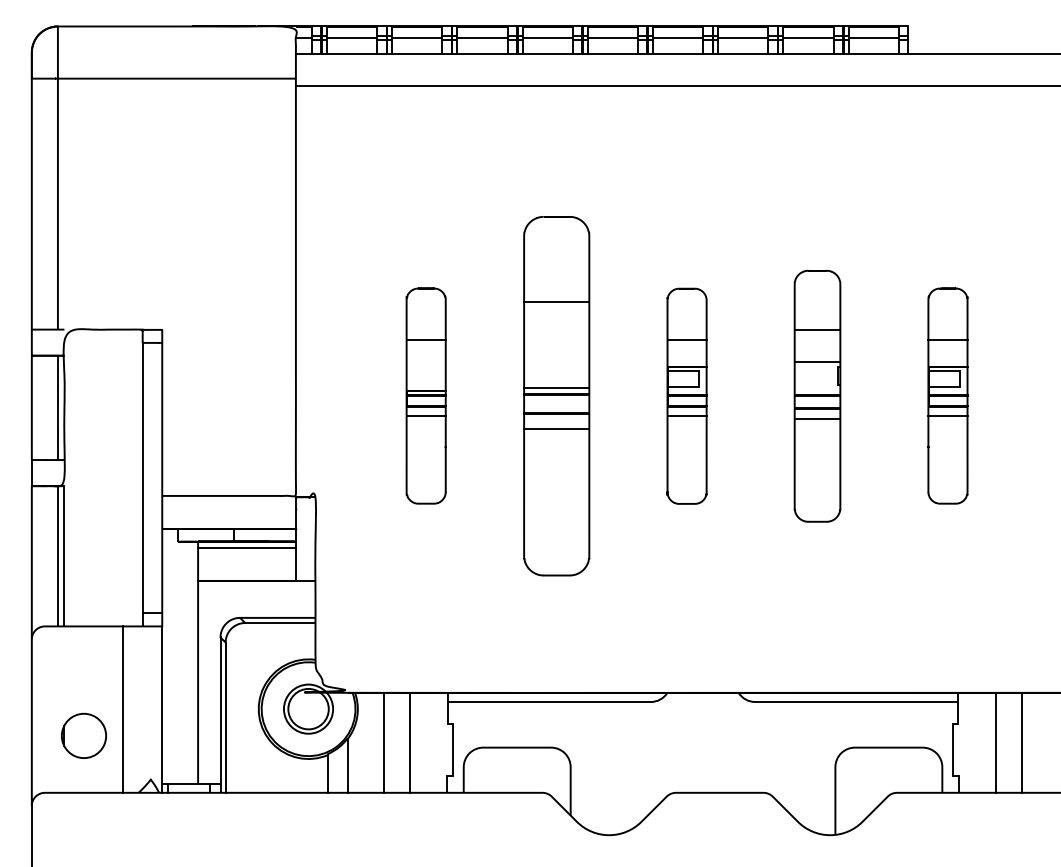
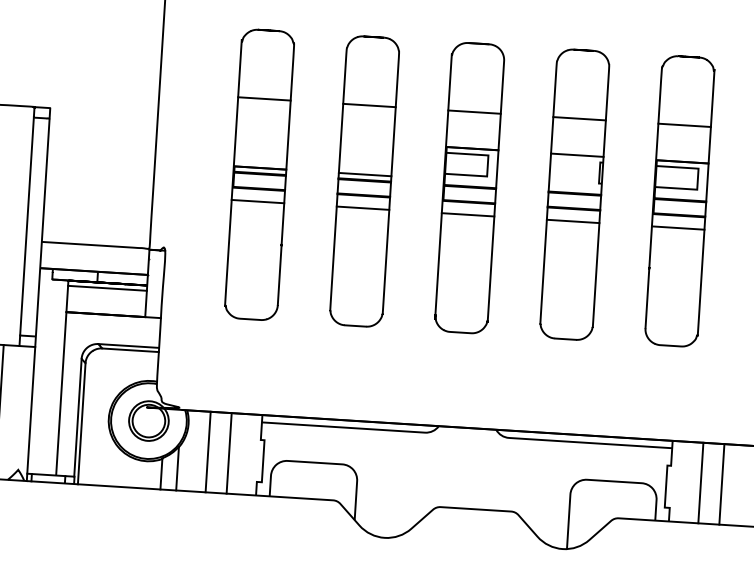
part: (425, 395) -> (259, 174), size x1.67
part: (947, 395) -> (679, 200), size x1.67
part: (686, 396) -> (469, 188), size x1.67
part: (817, 396) -> (574, 195), size x1.43

